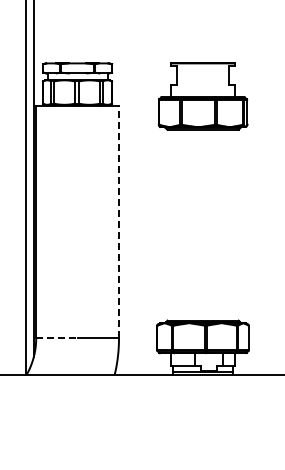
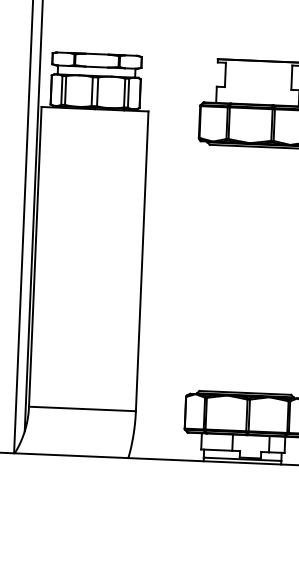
line: (119, 221) -> (142, 260), dashed -> solid
line: (56, 338) -> (55, 408), dashed -> solid

